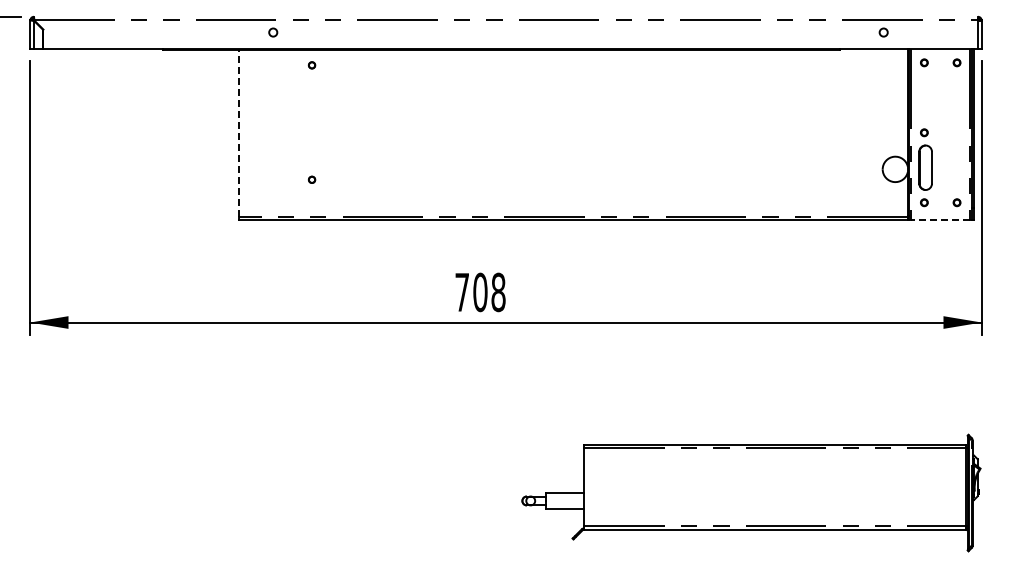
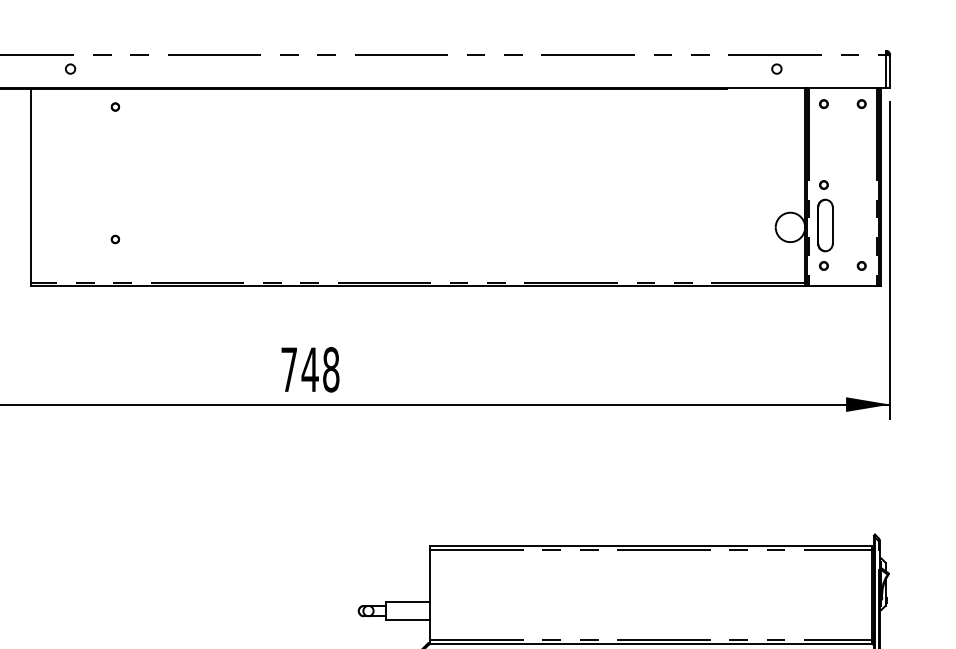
line: (238, 133) -> (30, 185), dashed -> solid
line: (940, 220) -> (842, 286), dashed -> solid
text: (479, 292) -> (309, 369), 708 -> 748

